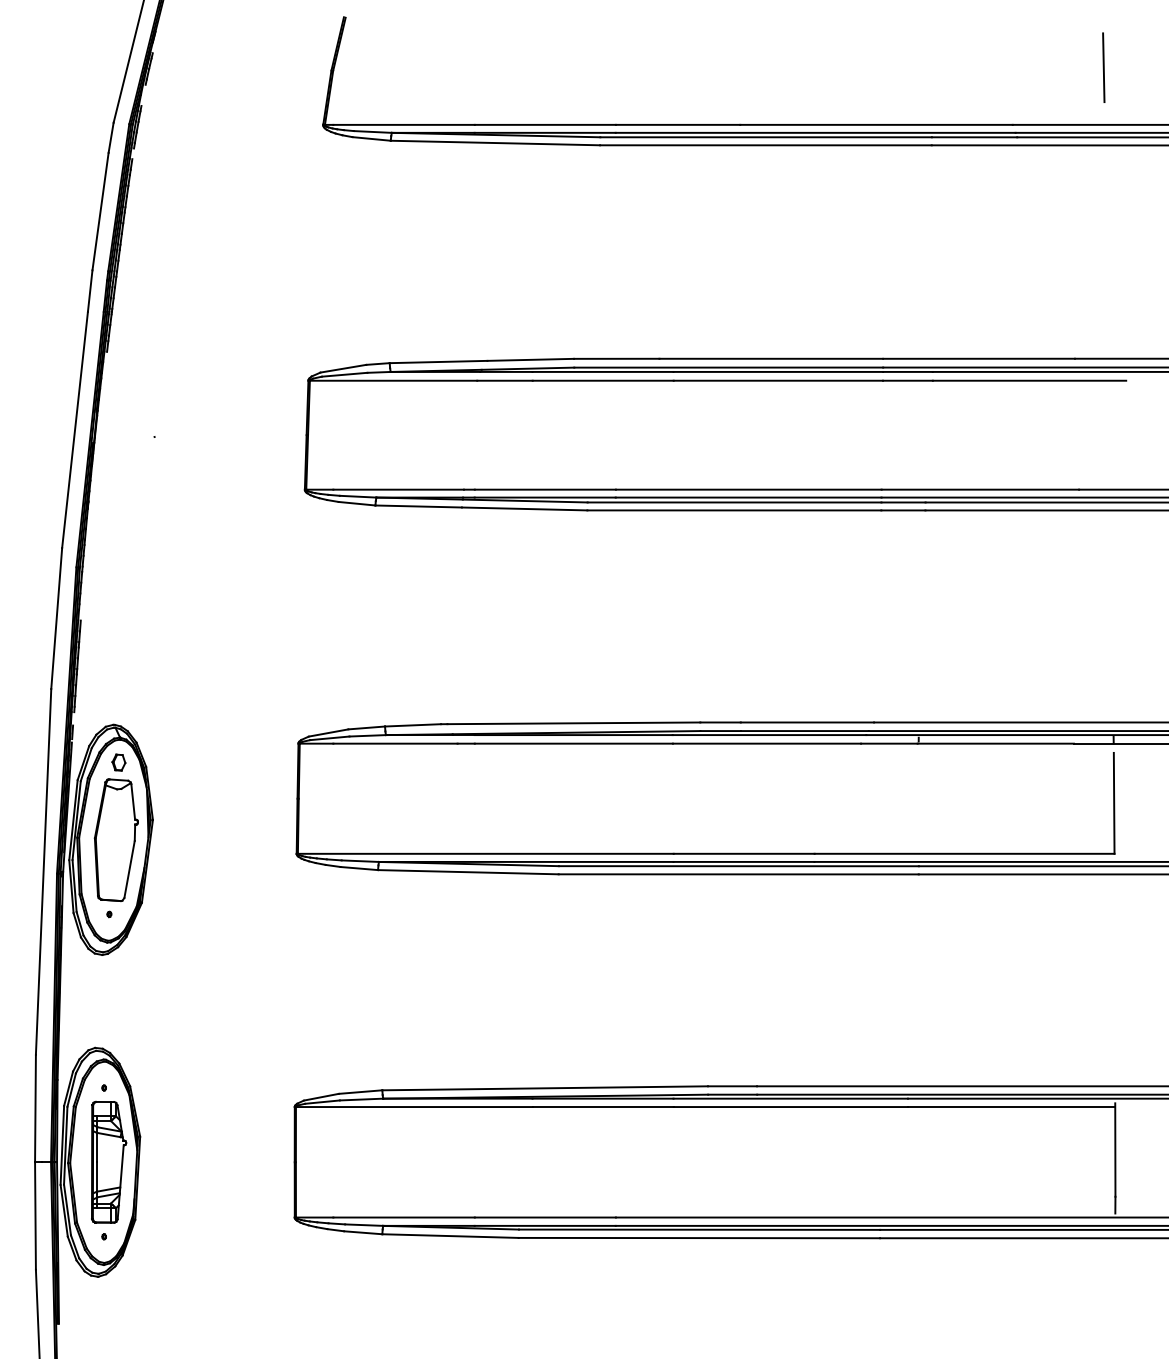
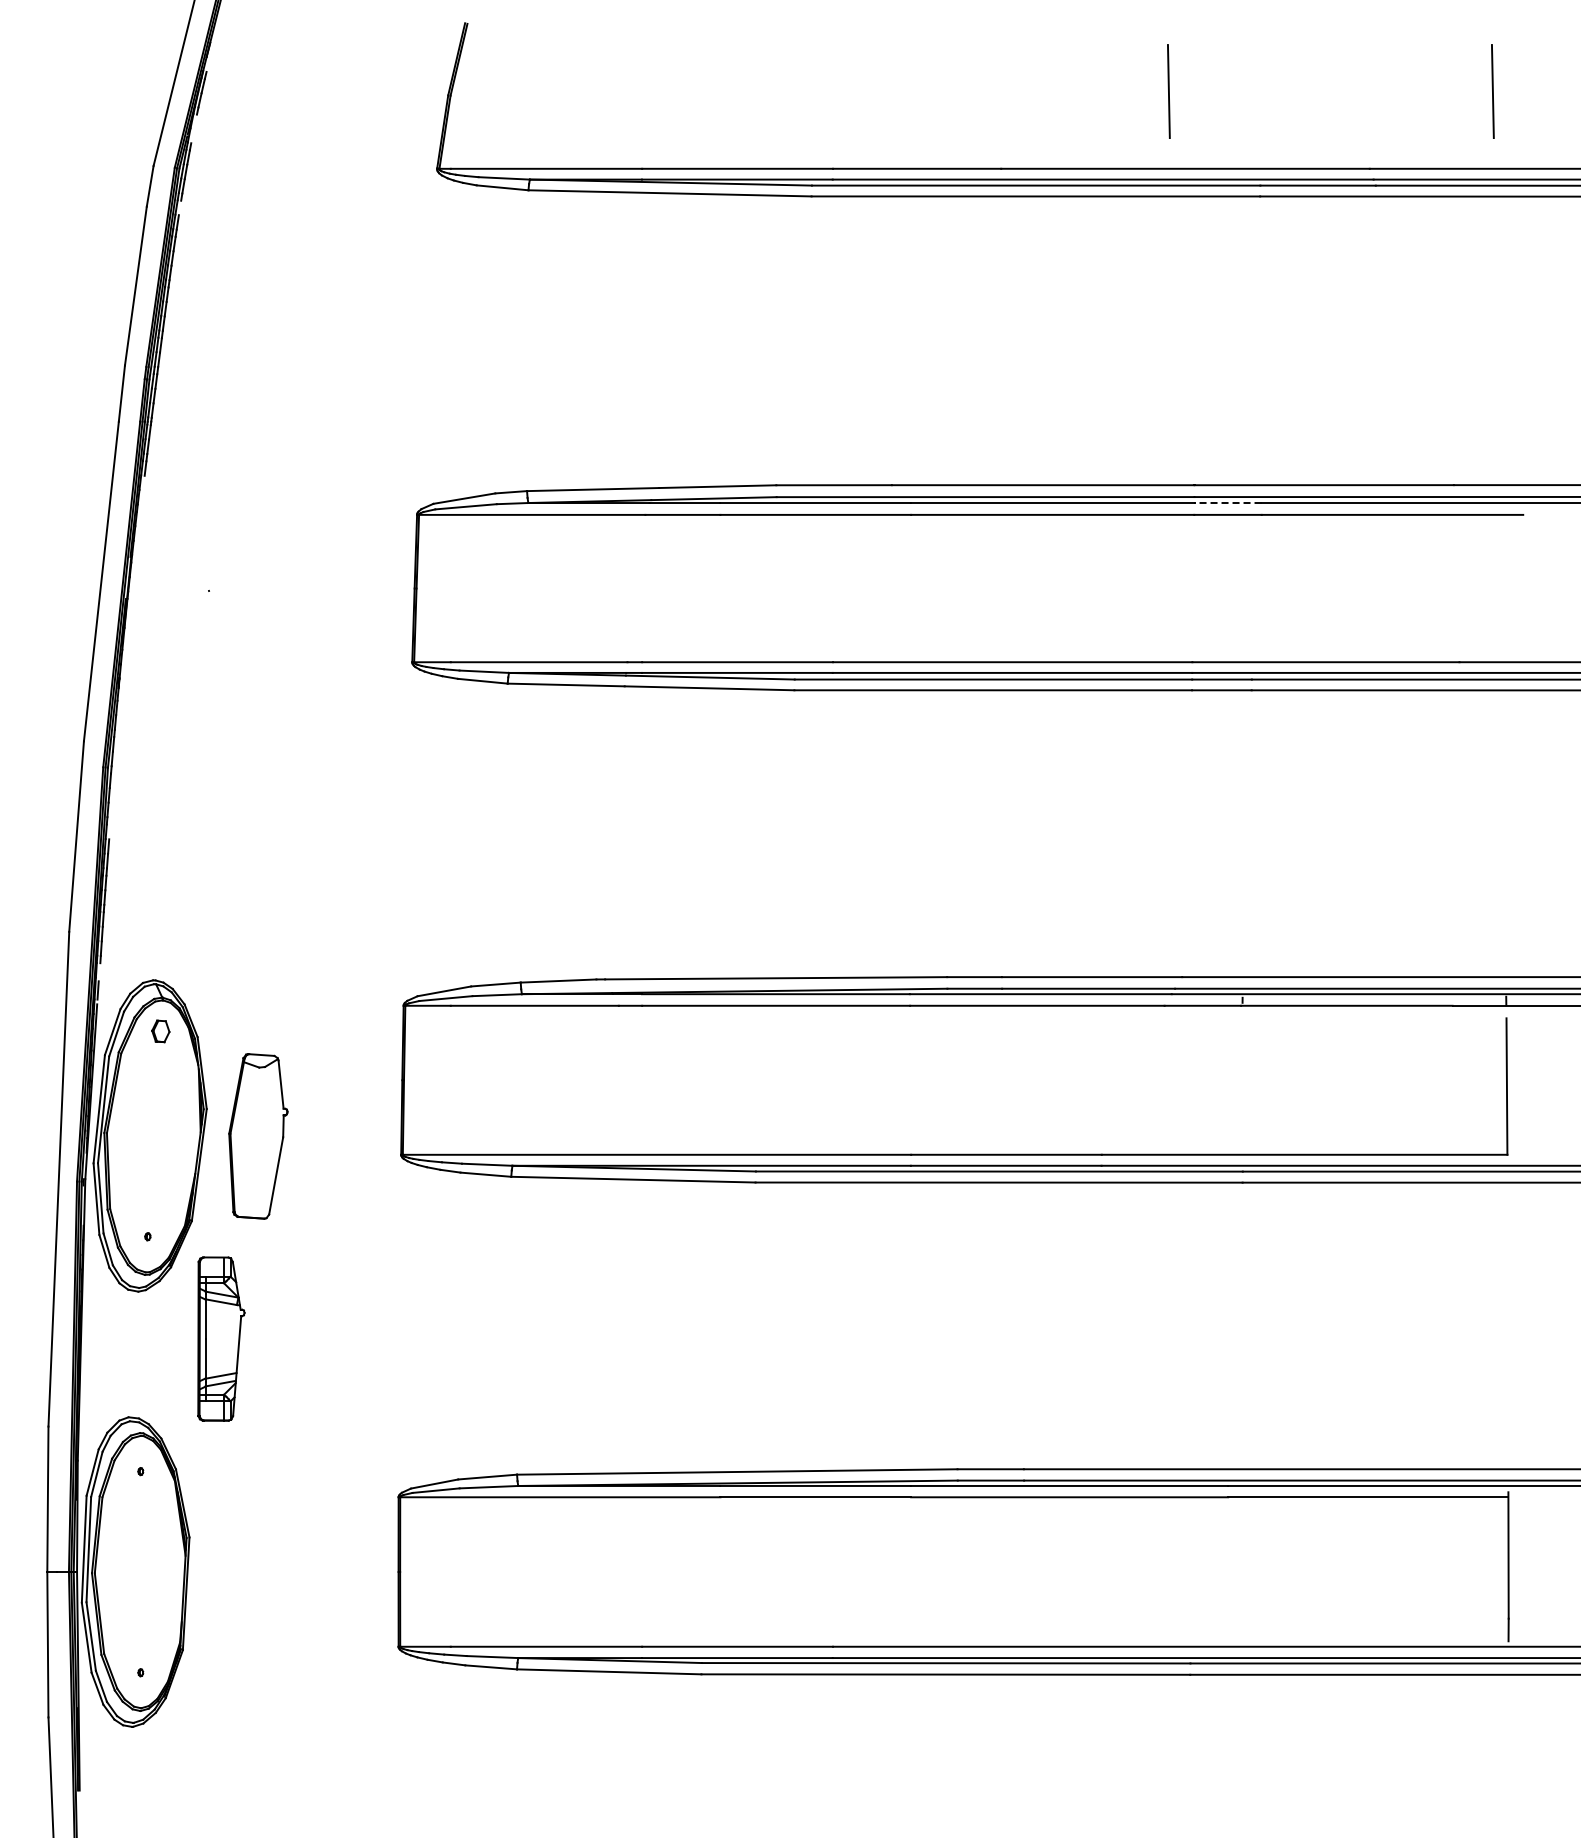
line: (863, 67) -> (1168, 91), added
line: (907, 372) -> (1227, 503), solid -> dashed
part: (116, 840) -> (258, 1136), moved
part: (109, 1161) -> (221, 1338), moved

